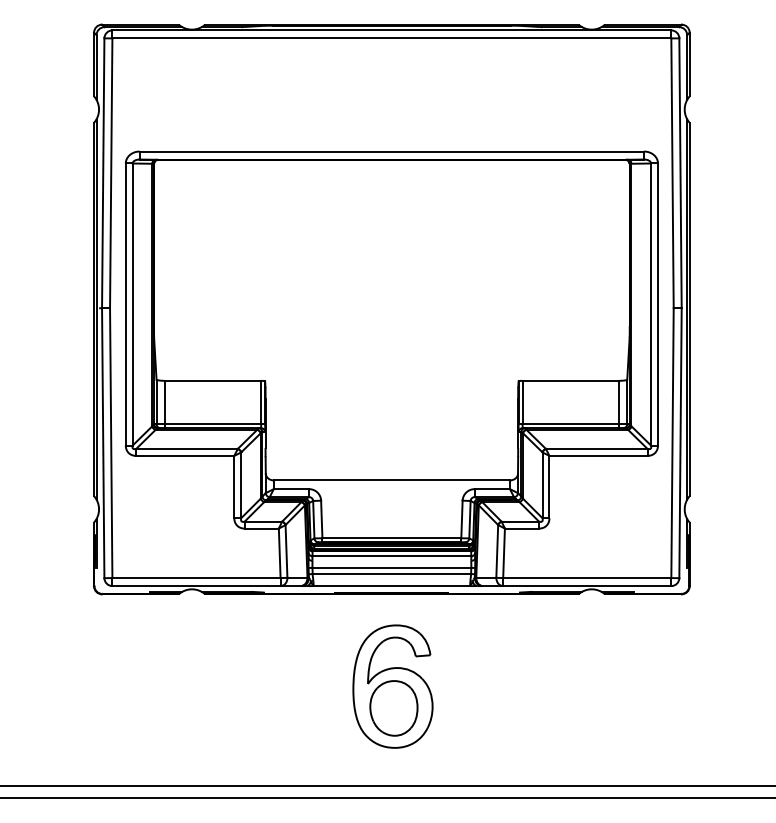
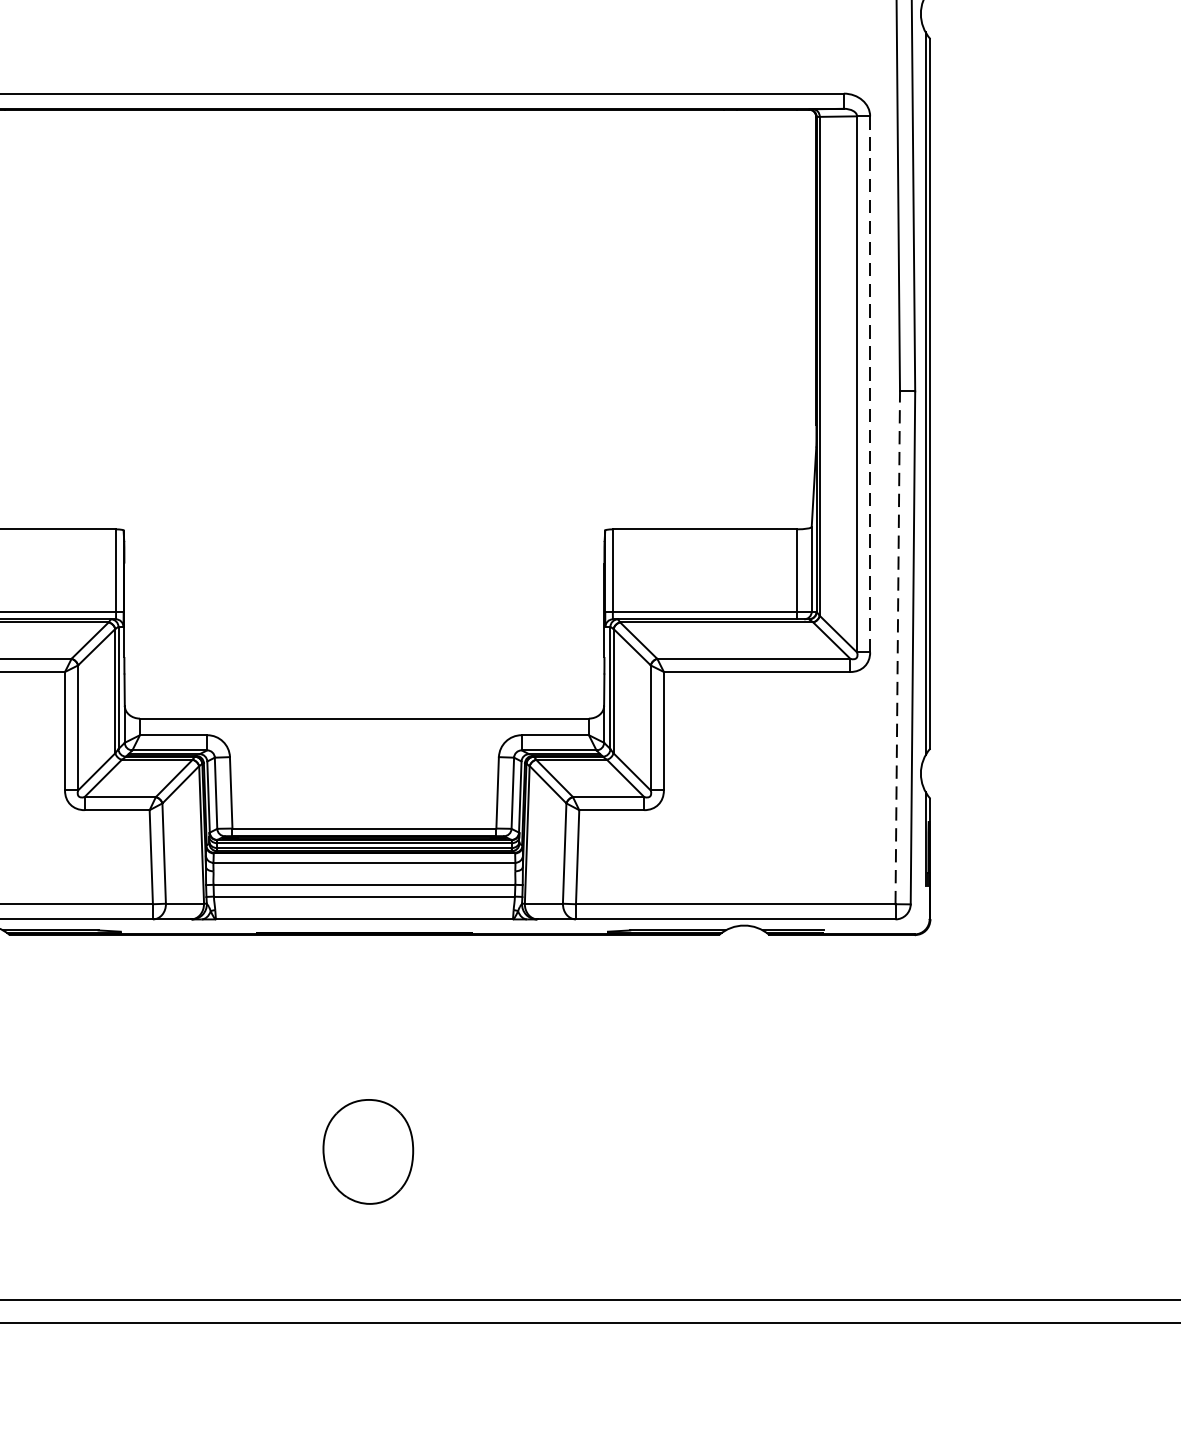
line: (657, 305) -> (869, 386), solid -> dashed
line: (672, 443) -> (897, 648), solid -> dashed
part: (392, 686) -> (365, 1110), removed

